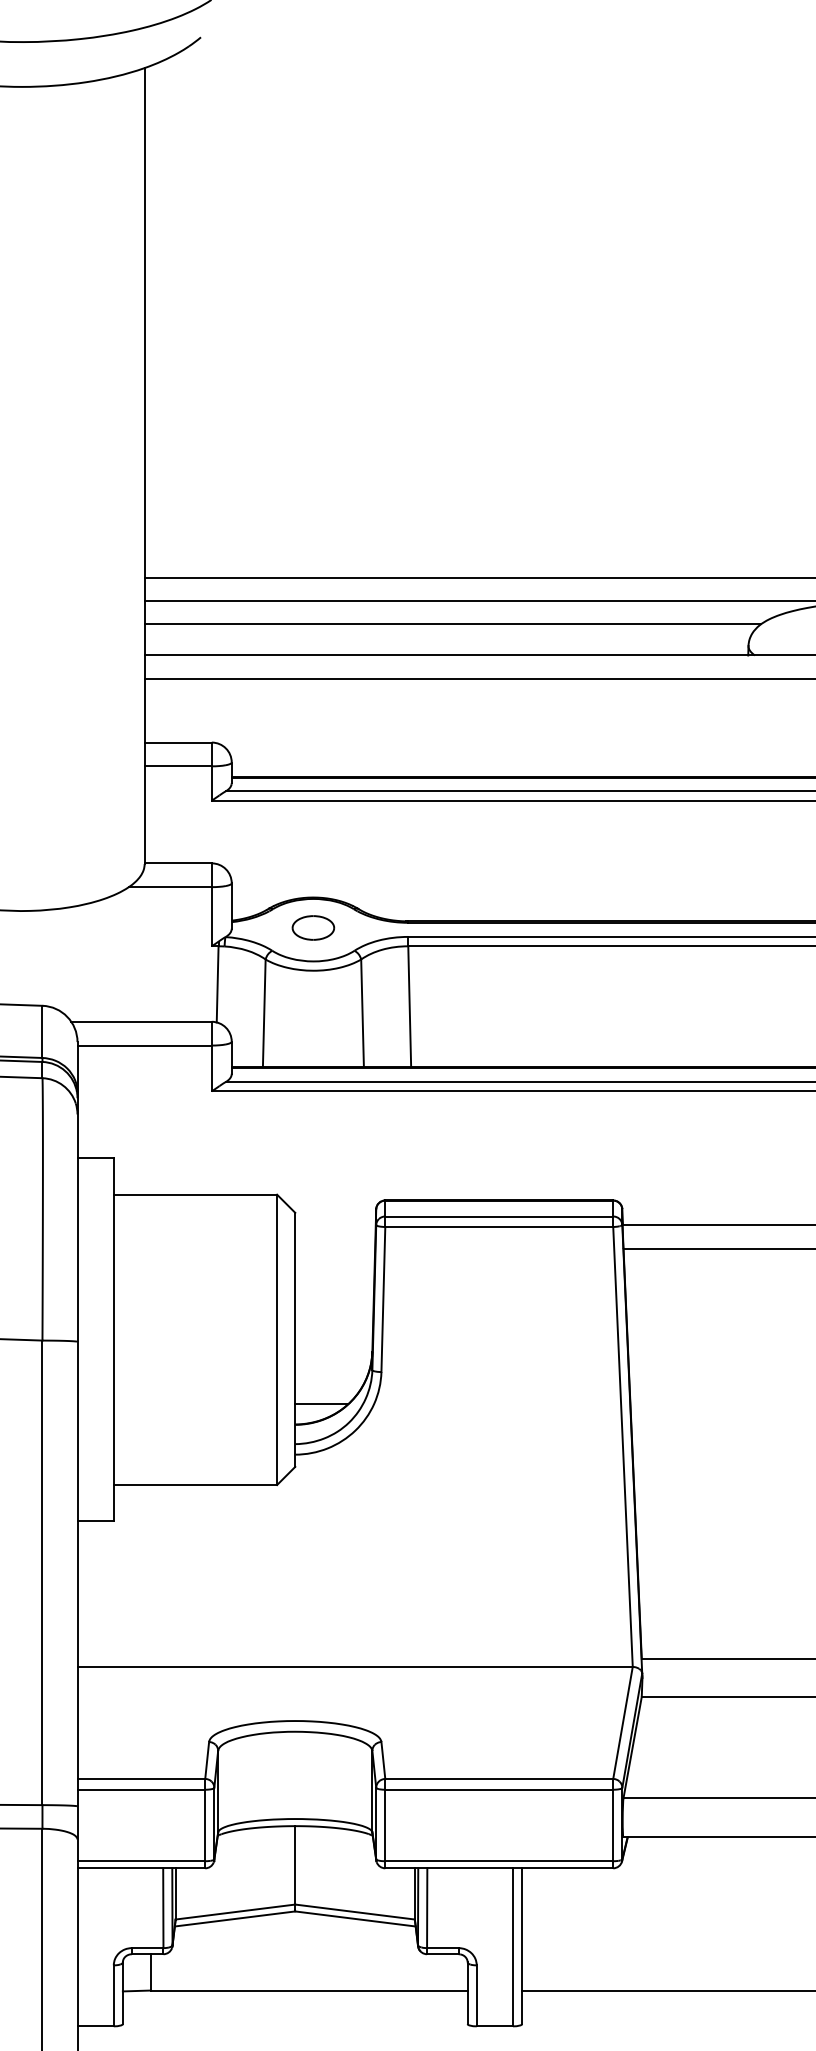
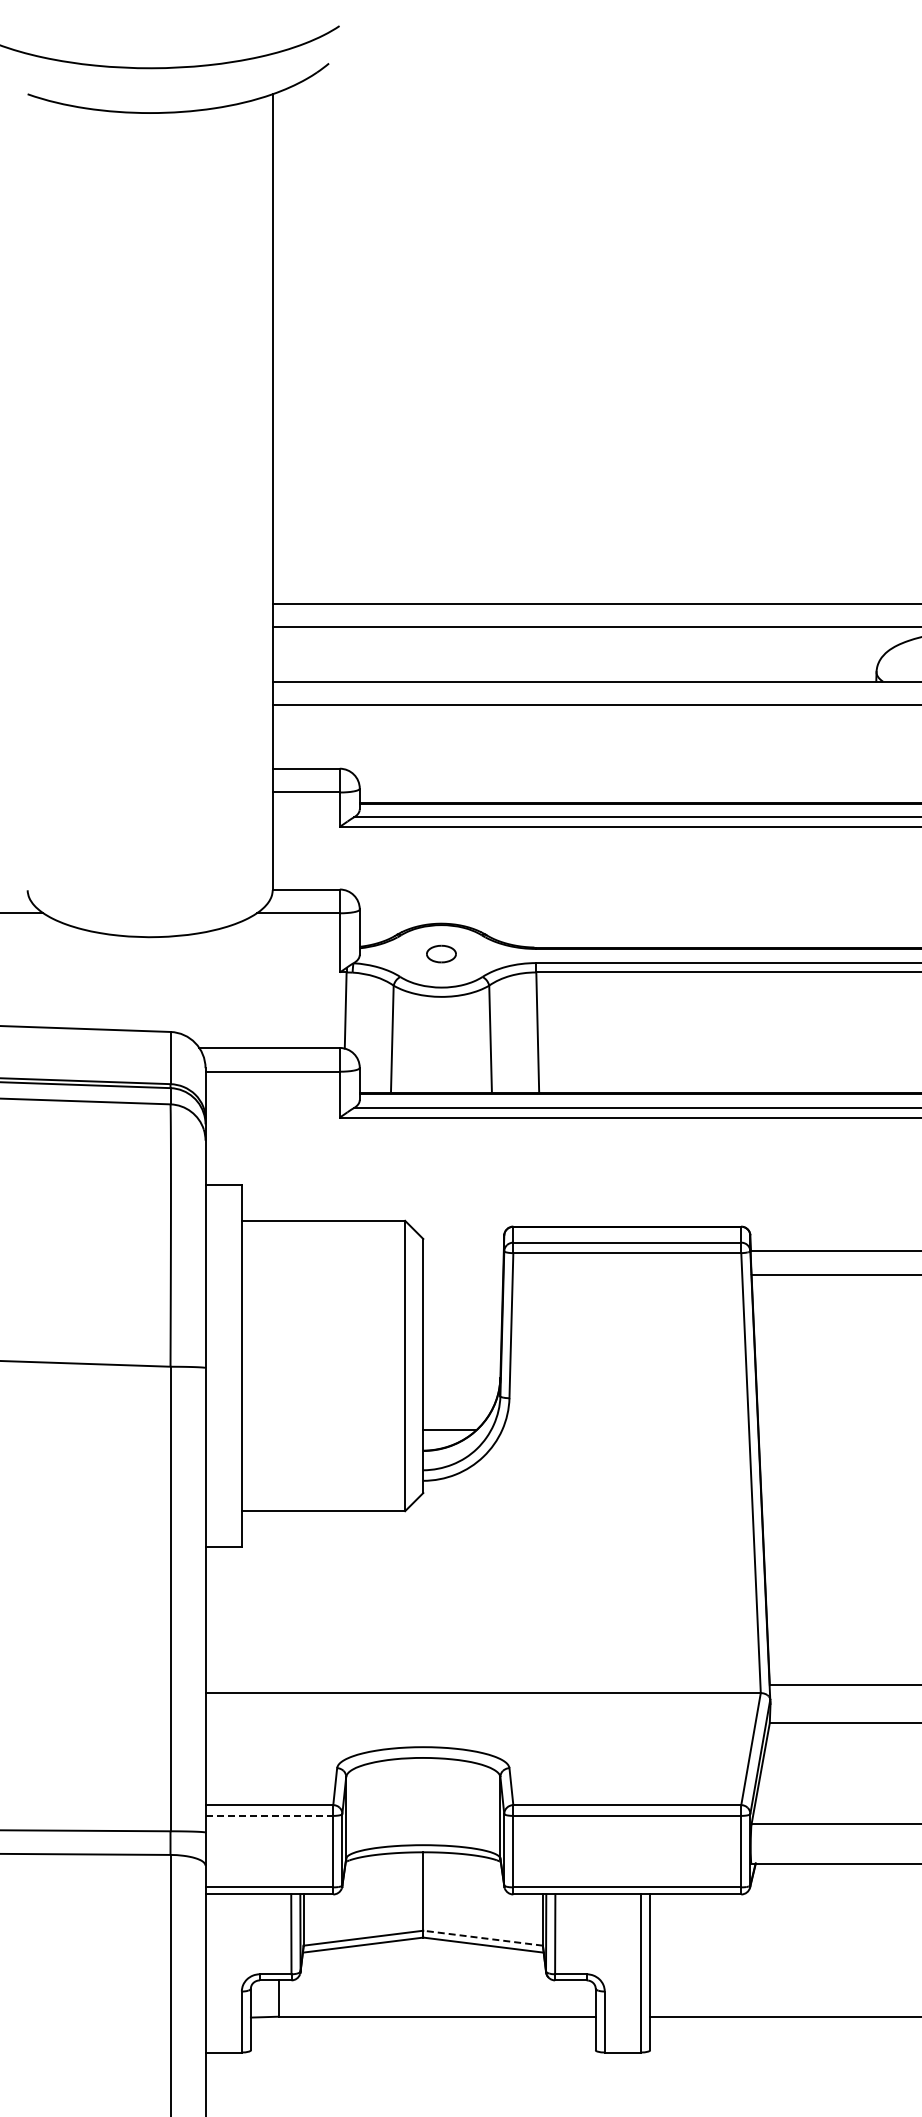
line: (452, 624) -> (580, 650), removed
part: (313, 927) -> (441, 953), size x0.7
line: (141, 1789) -> (269, 1815), solid -> dashed
line: (354, 1912) -> (482, 1938), solid -> dashed

